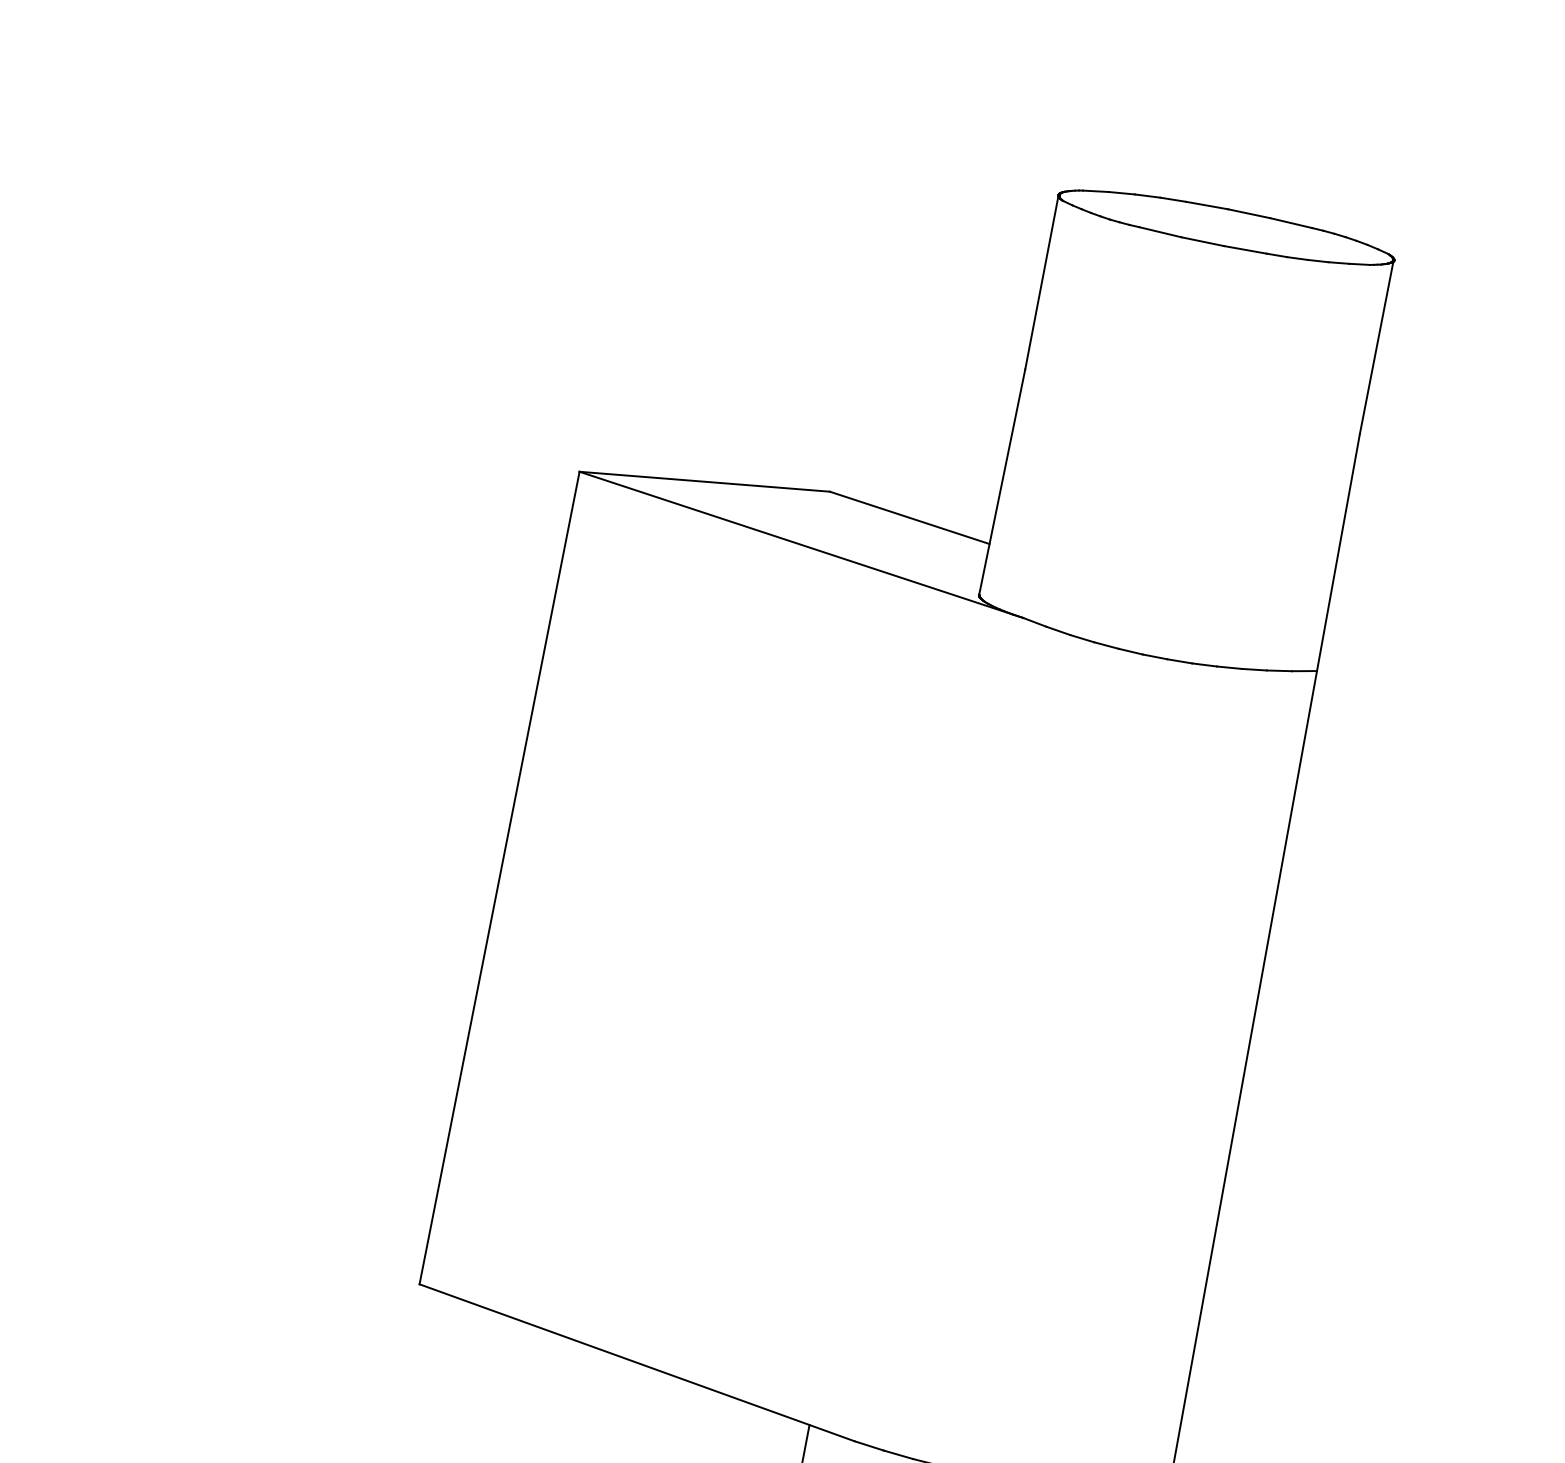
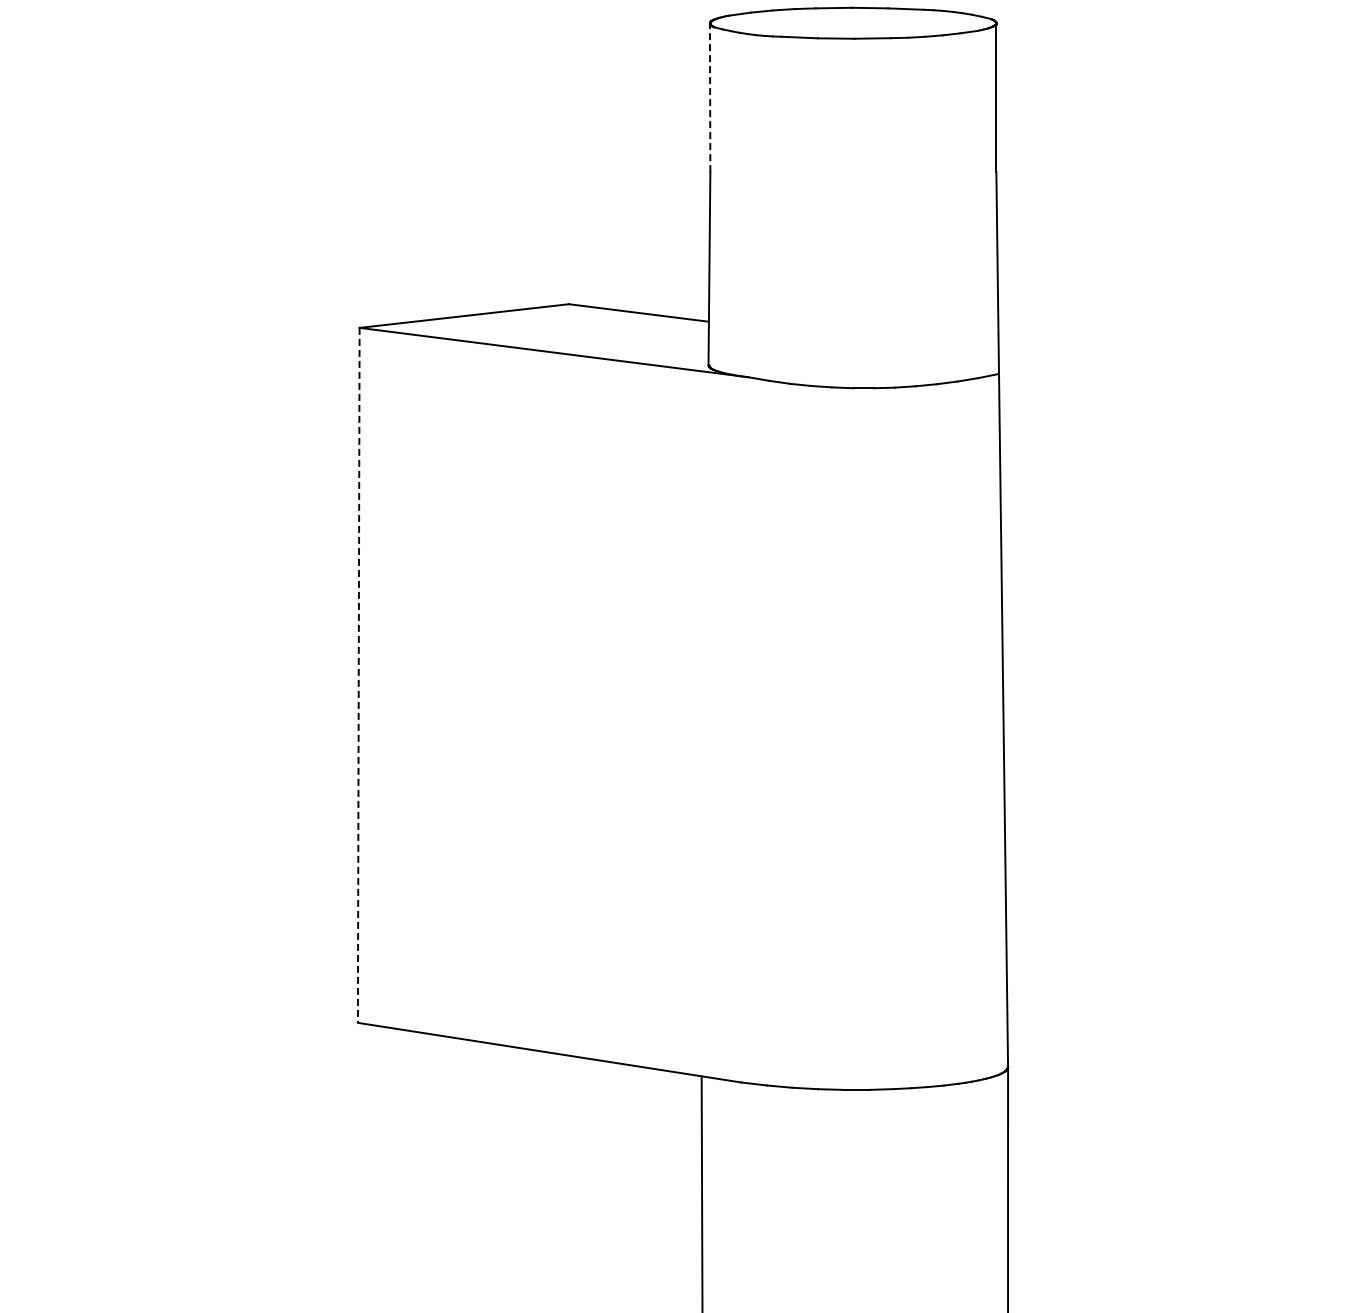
line: (1042, 282) -> (710, 97), solid -> dashed
line: (499, 878) -> (358, 675), solid -> dashed

